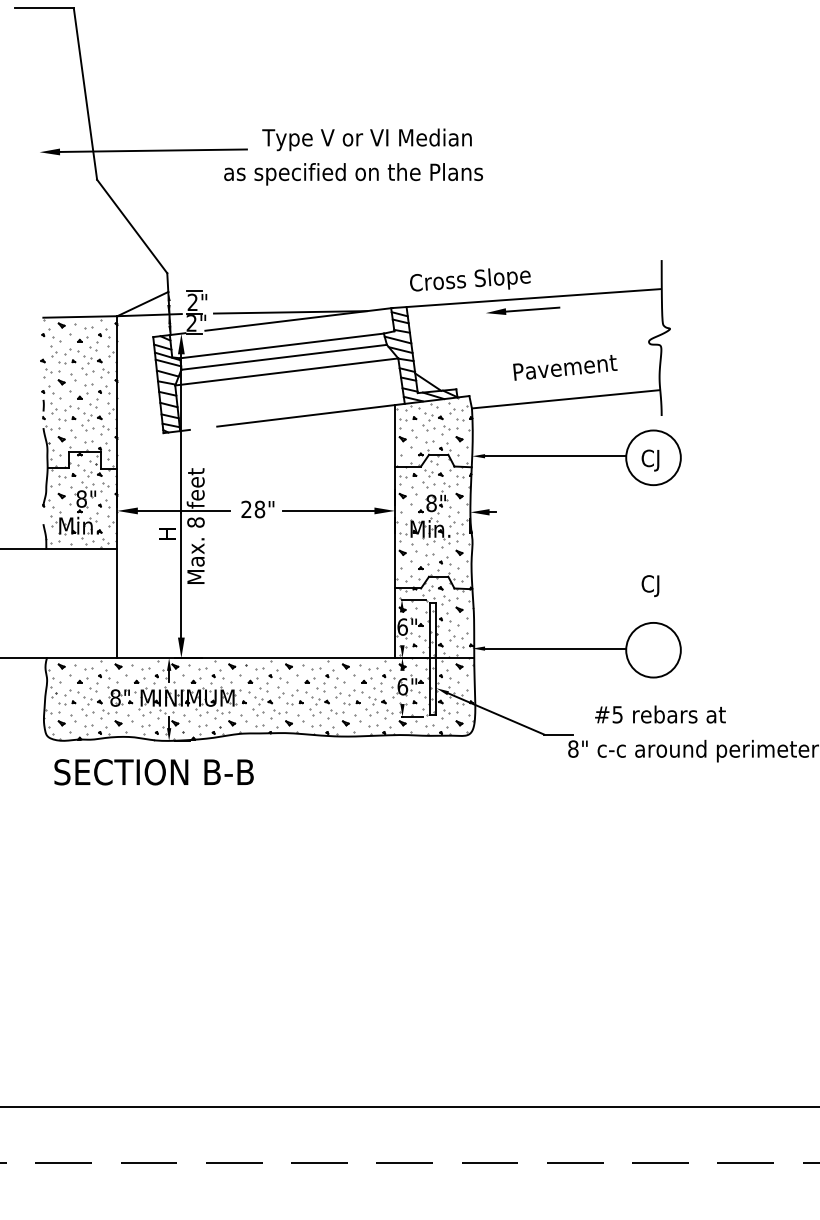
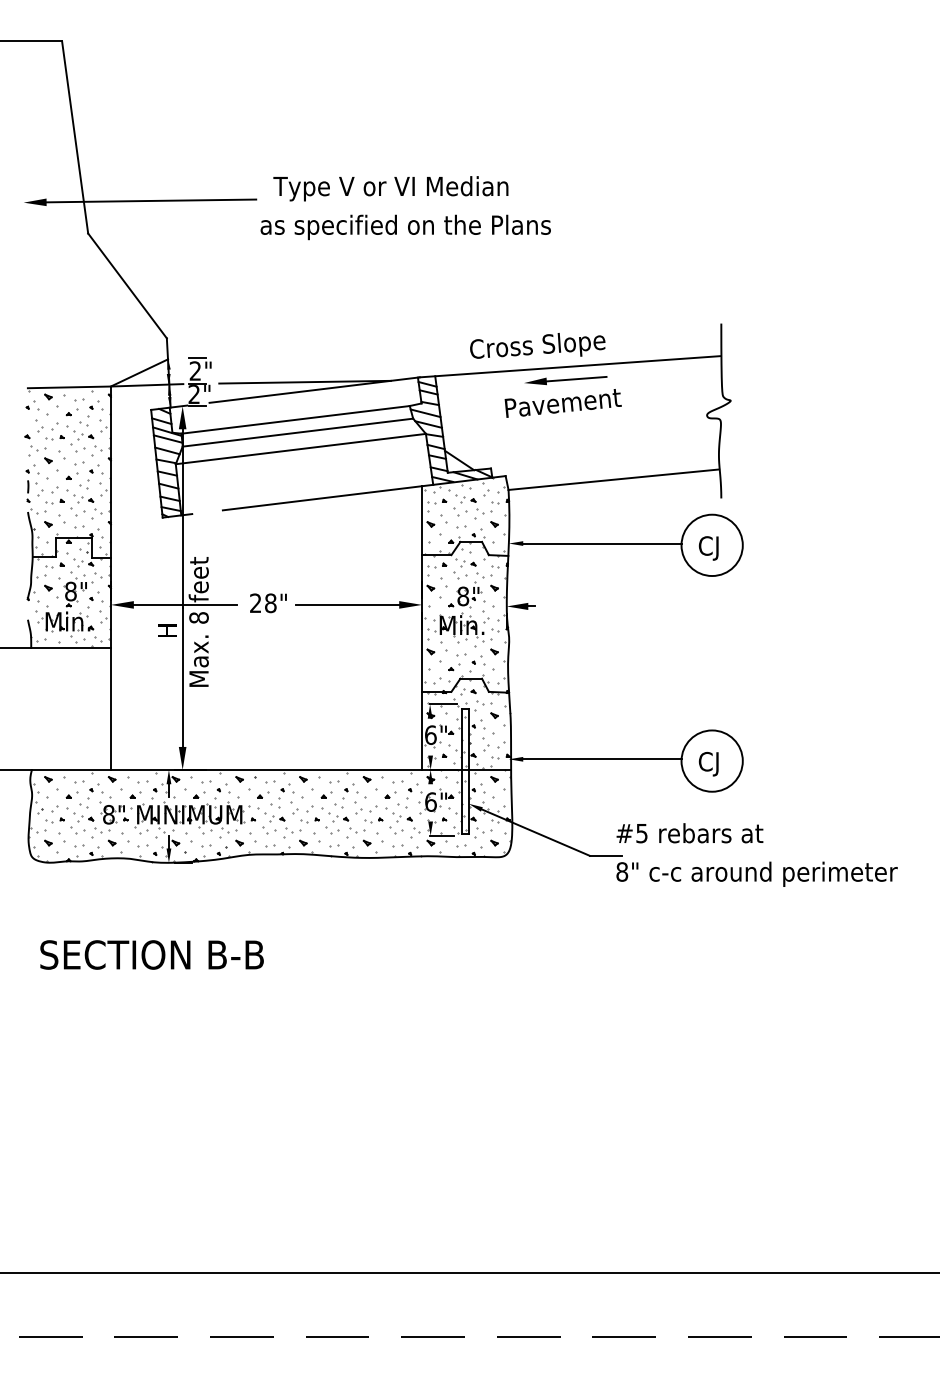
text: (353, 174) -> (405, 227), moved
text: (470, 279) -> (537, 345), moved
text: (564, 367) -> (562, 403), moved
text: (650, 586) -> (708, 764), moved
text: (660, 714) -> (689, 833), moved
text: (153, 771) -> (151, 954), moved

